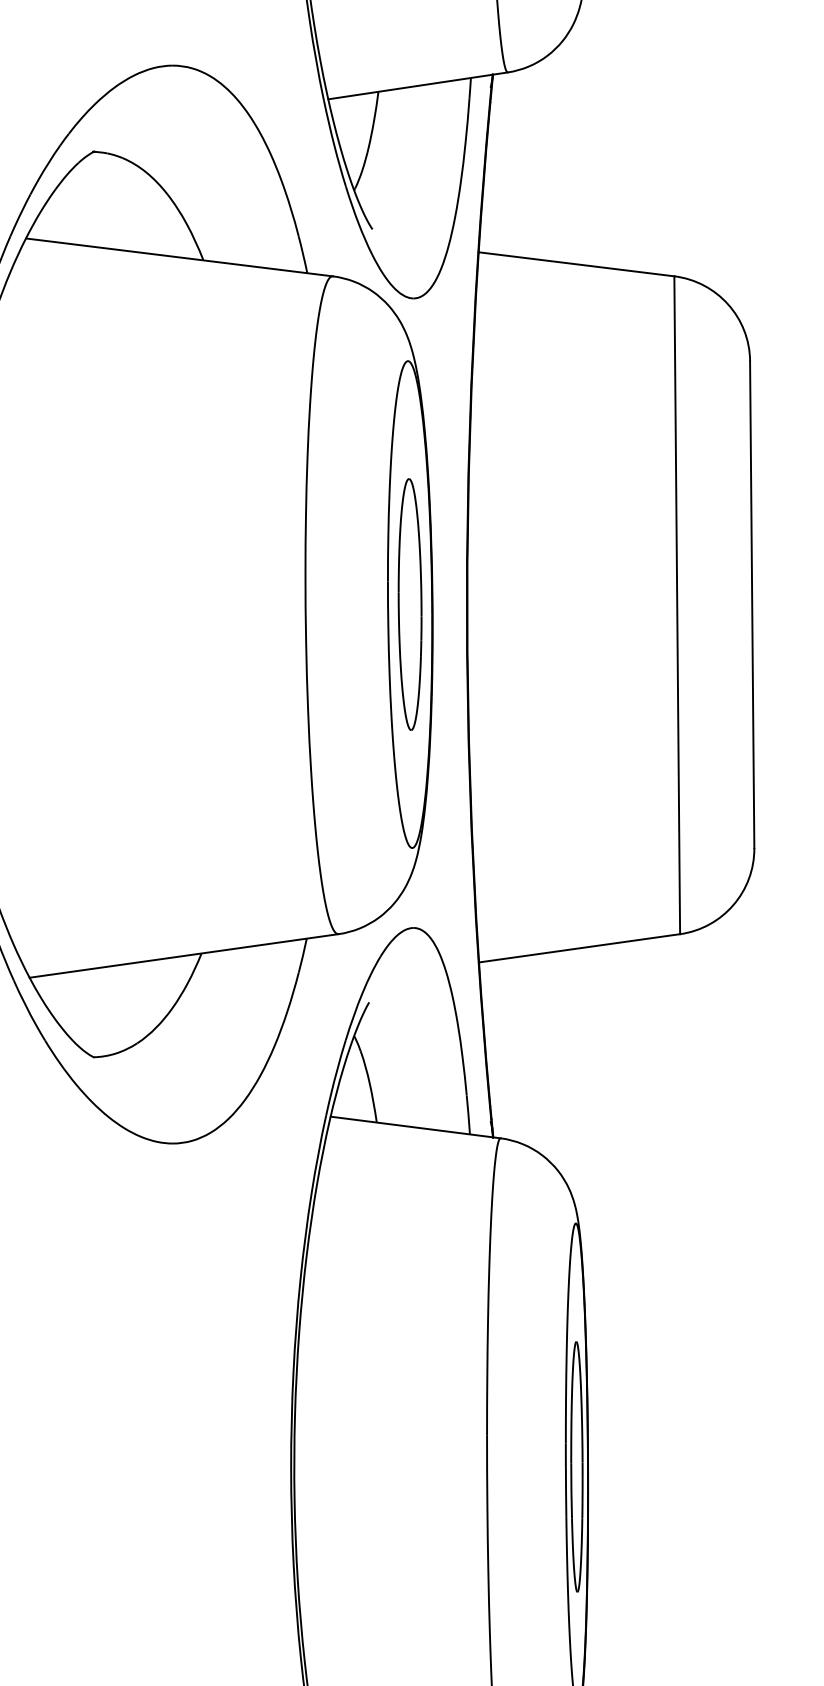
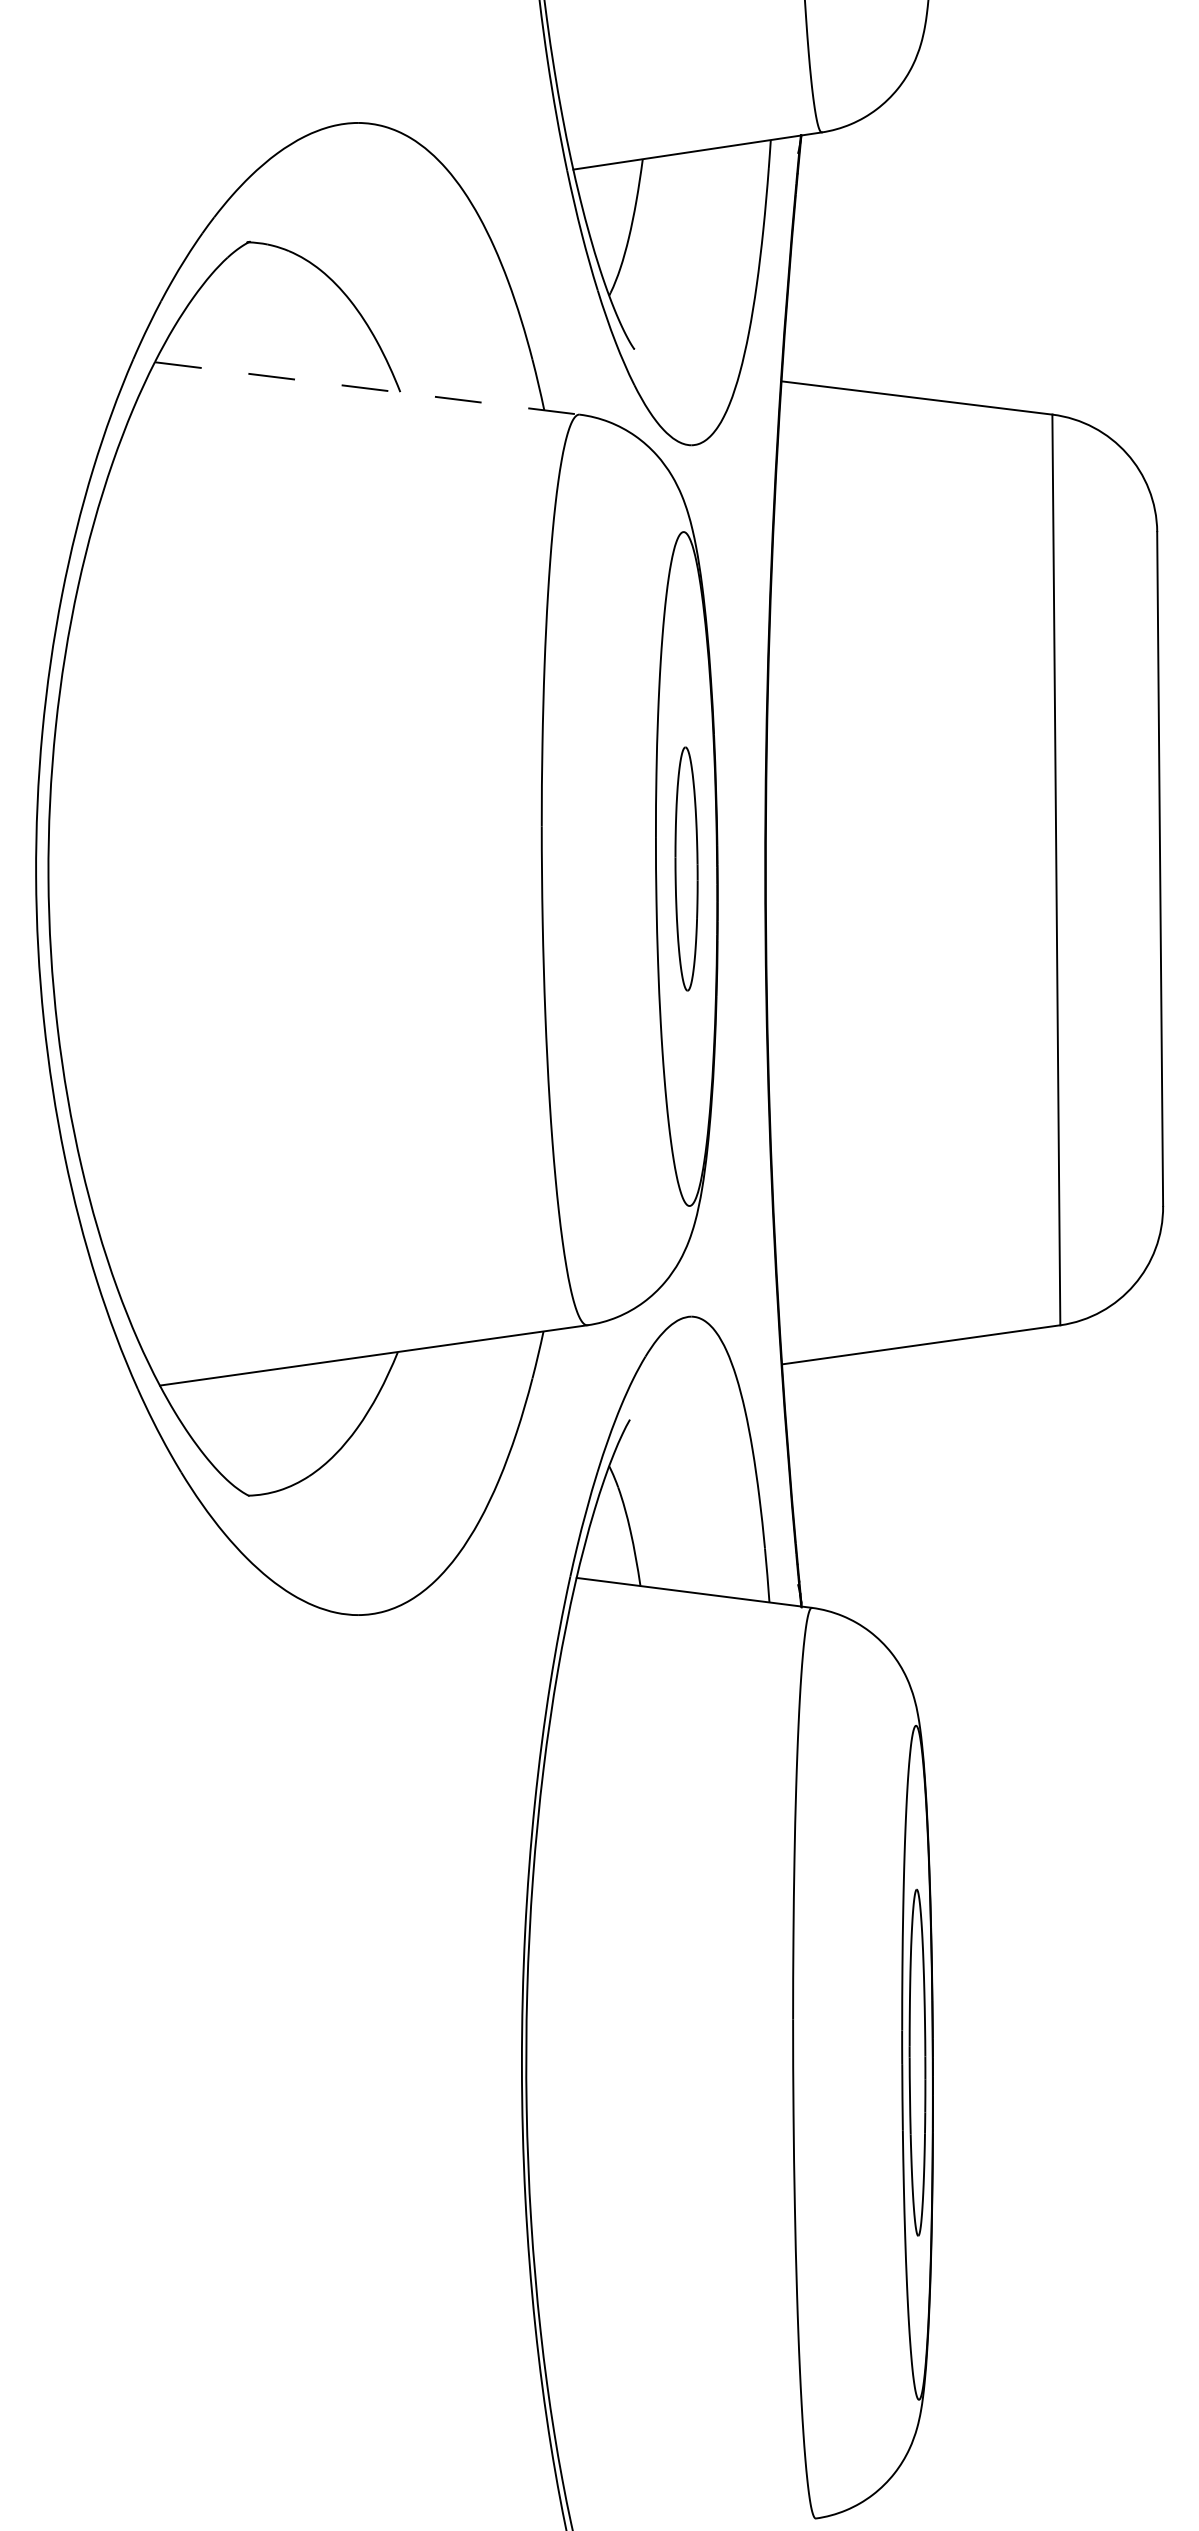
line: (179, 257) -> (367, 388), solid -> dashed
part: (410, 604) -> (686, 868), size x0.7

